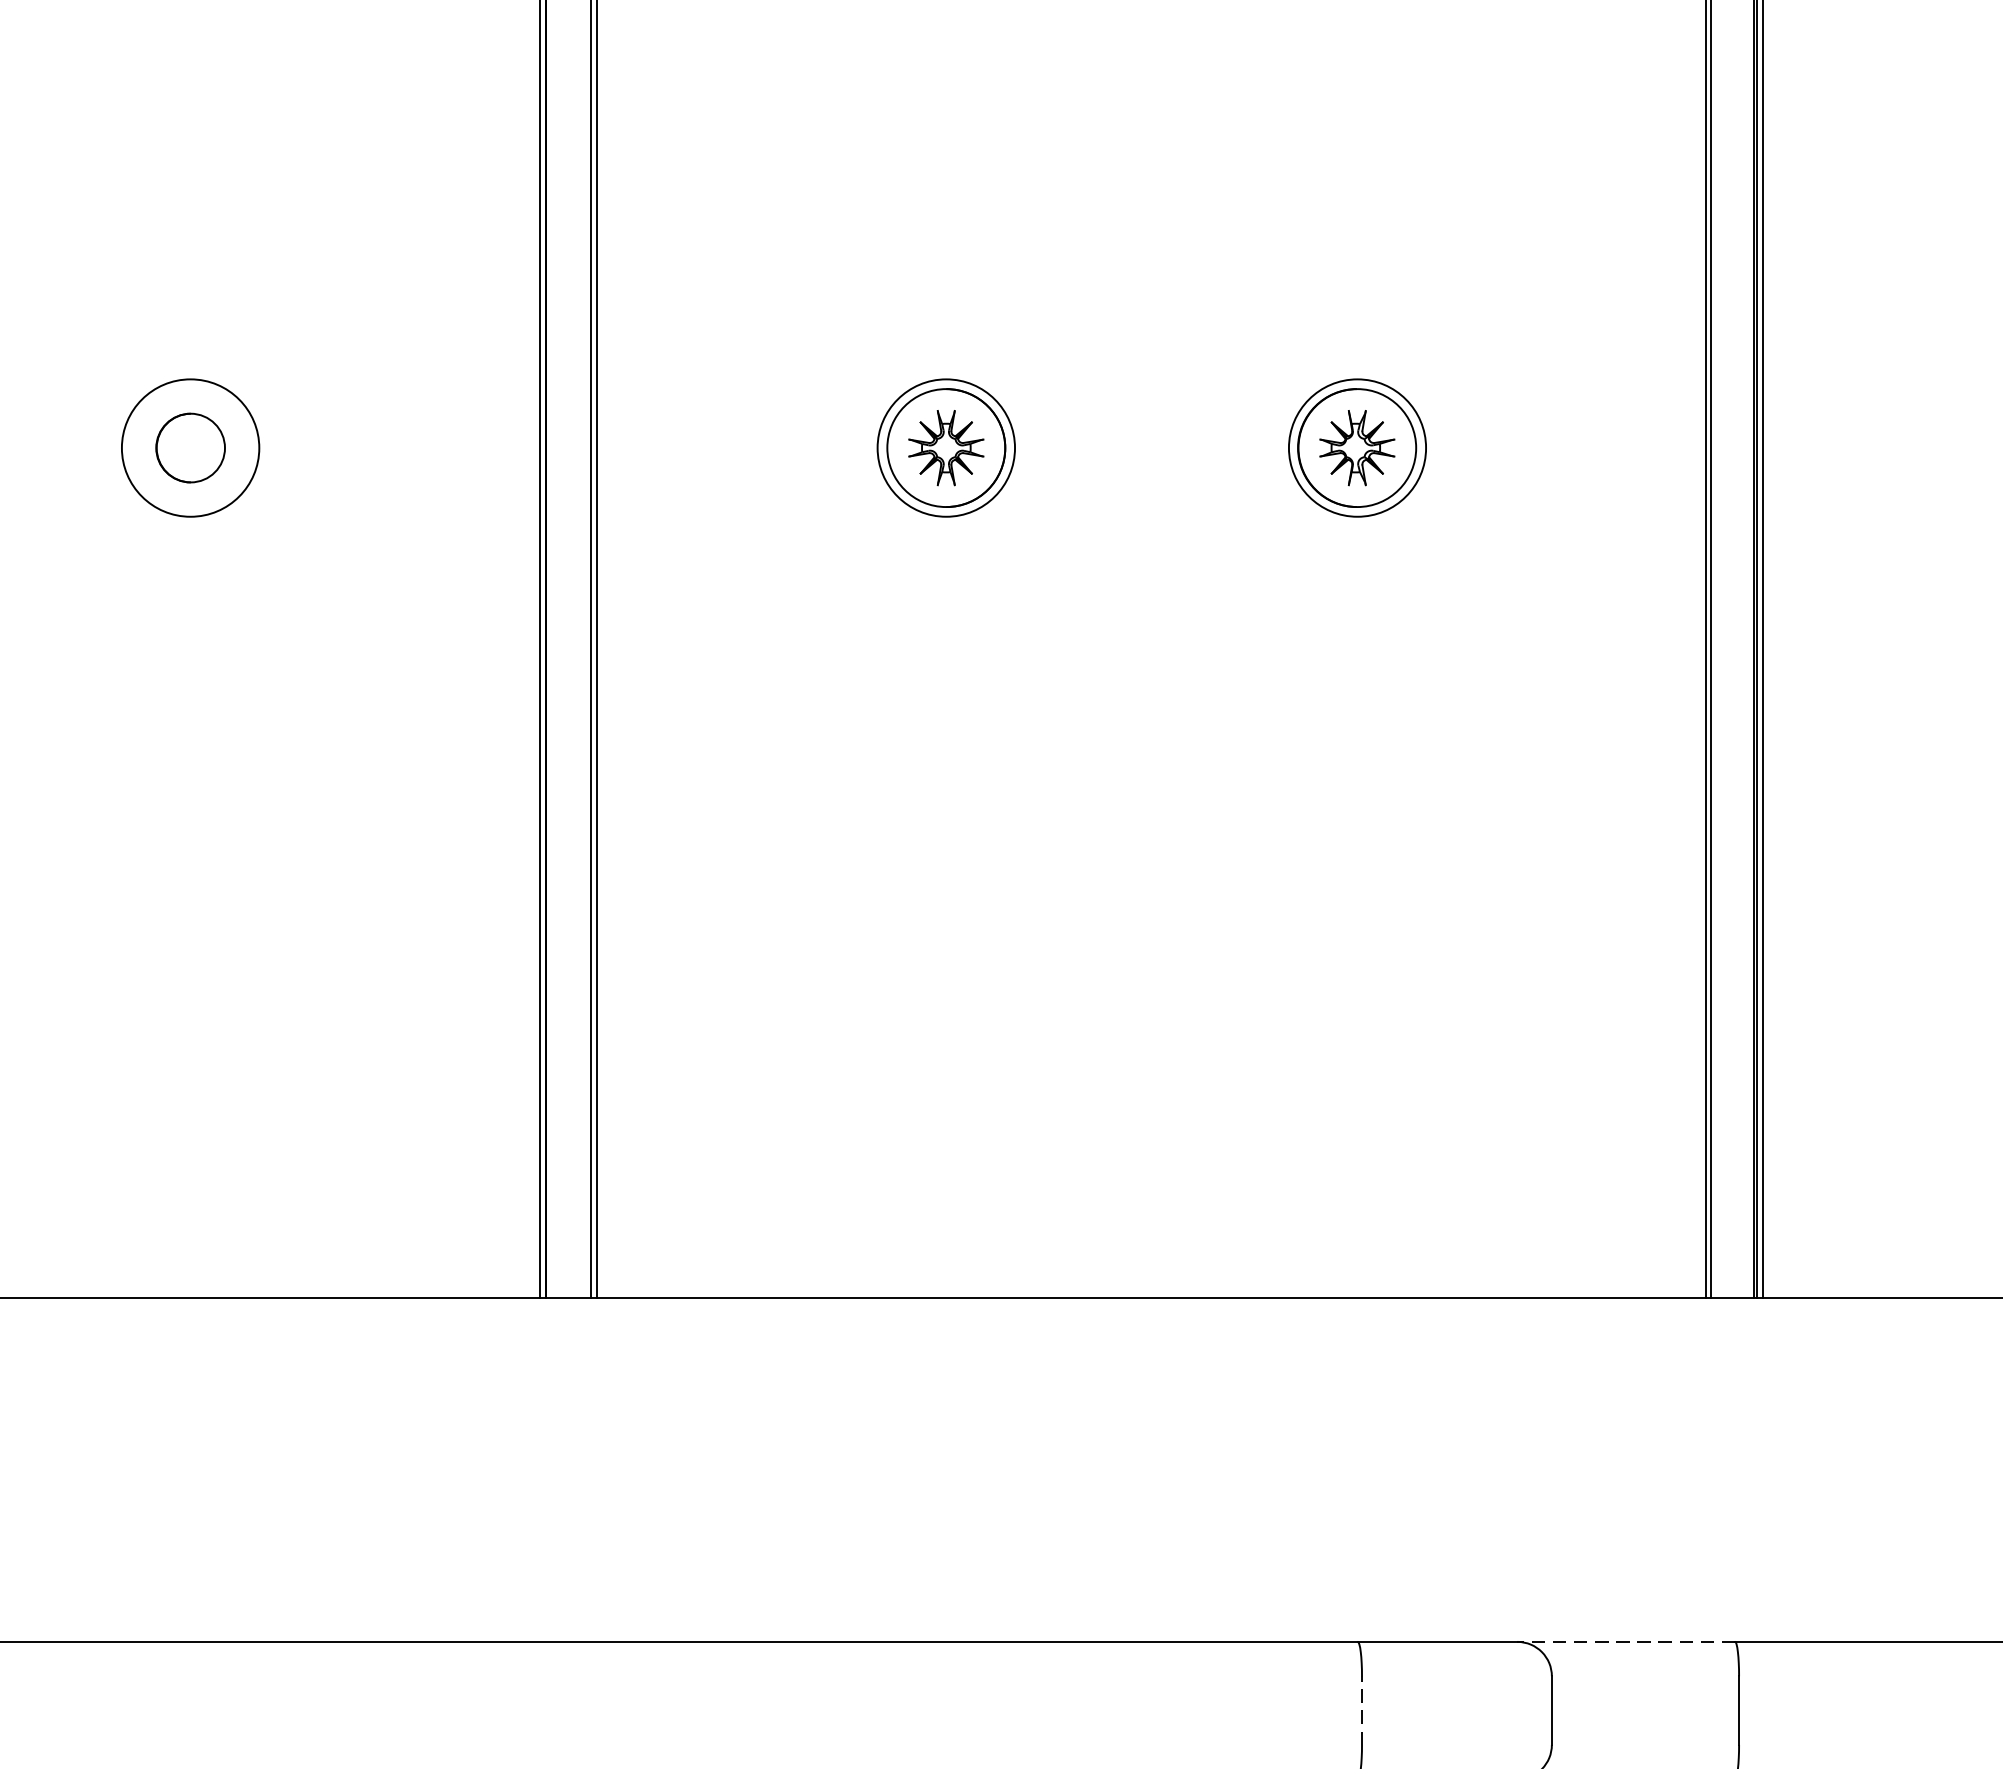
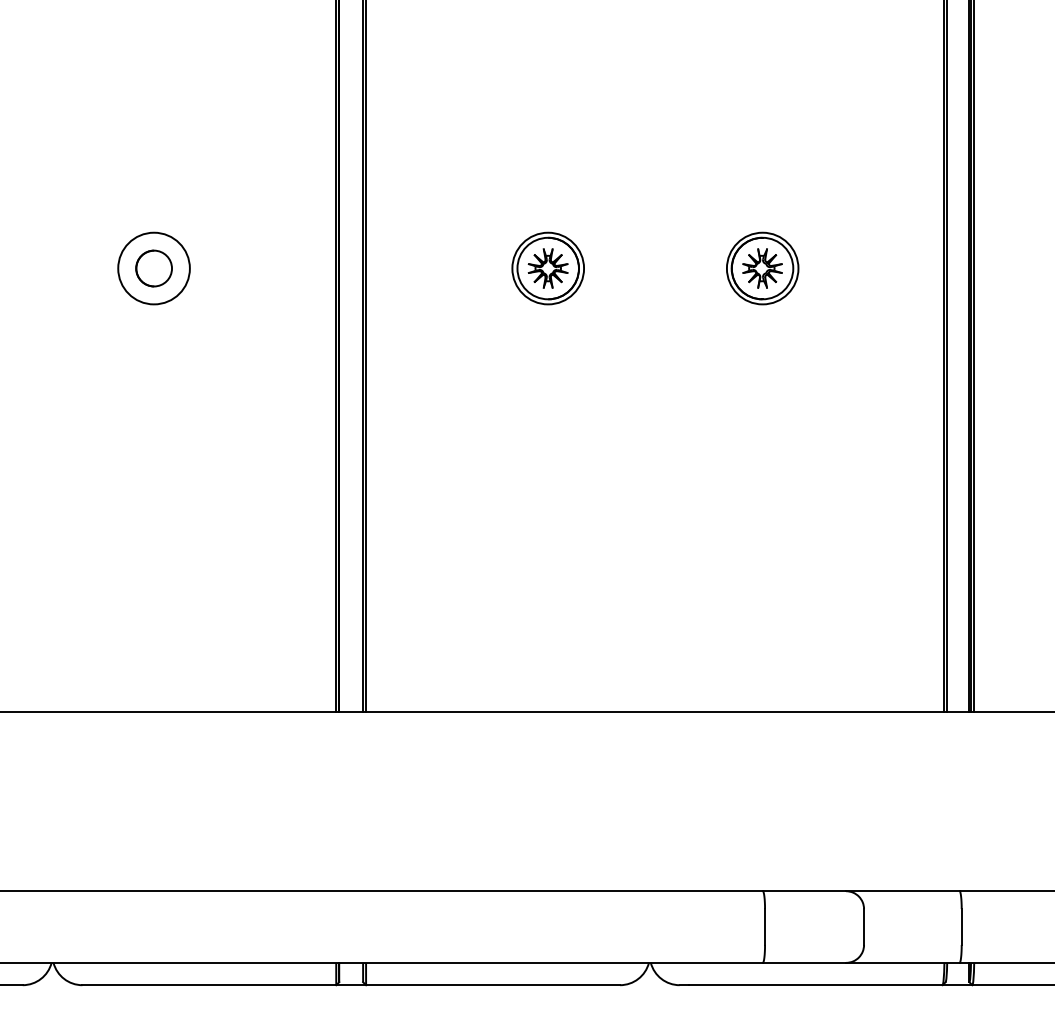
line: (1625, 1642) -> (902, 891), dashed -> solid
line: (1362, 1711) -> (765, 927), dashed -> solid

